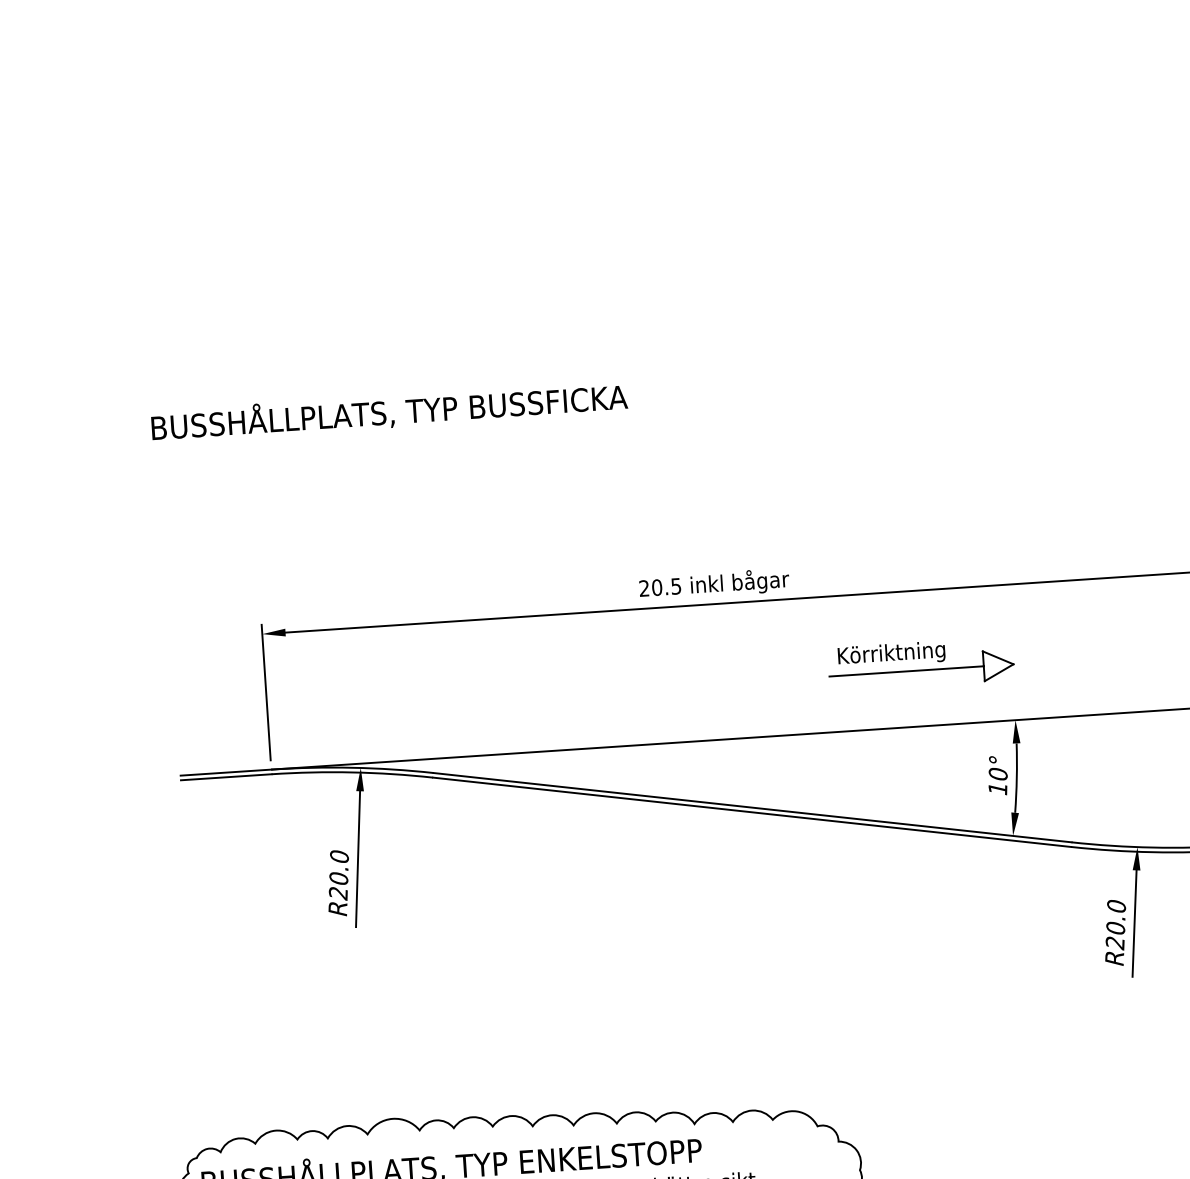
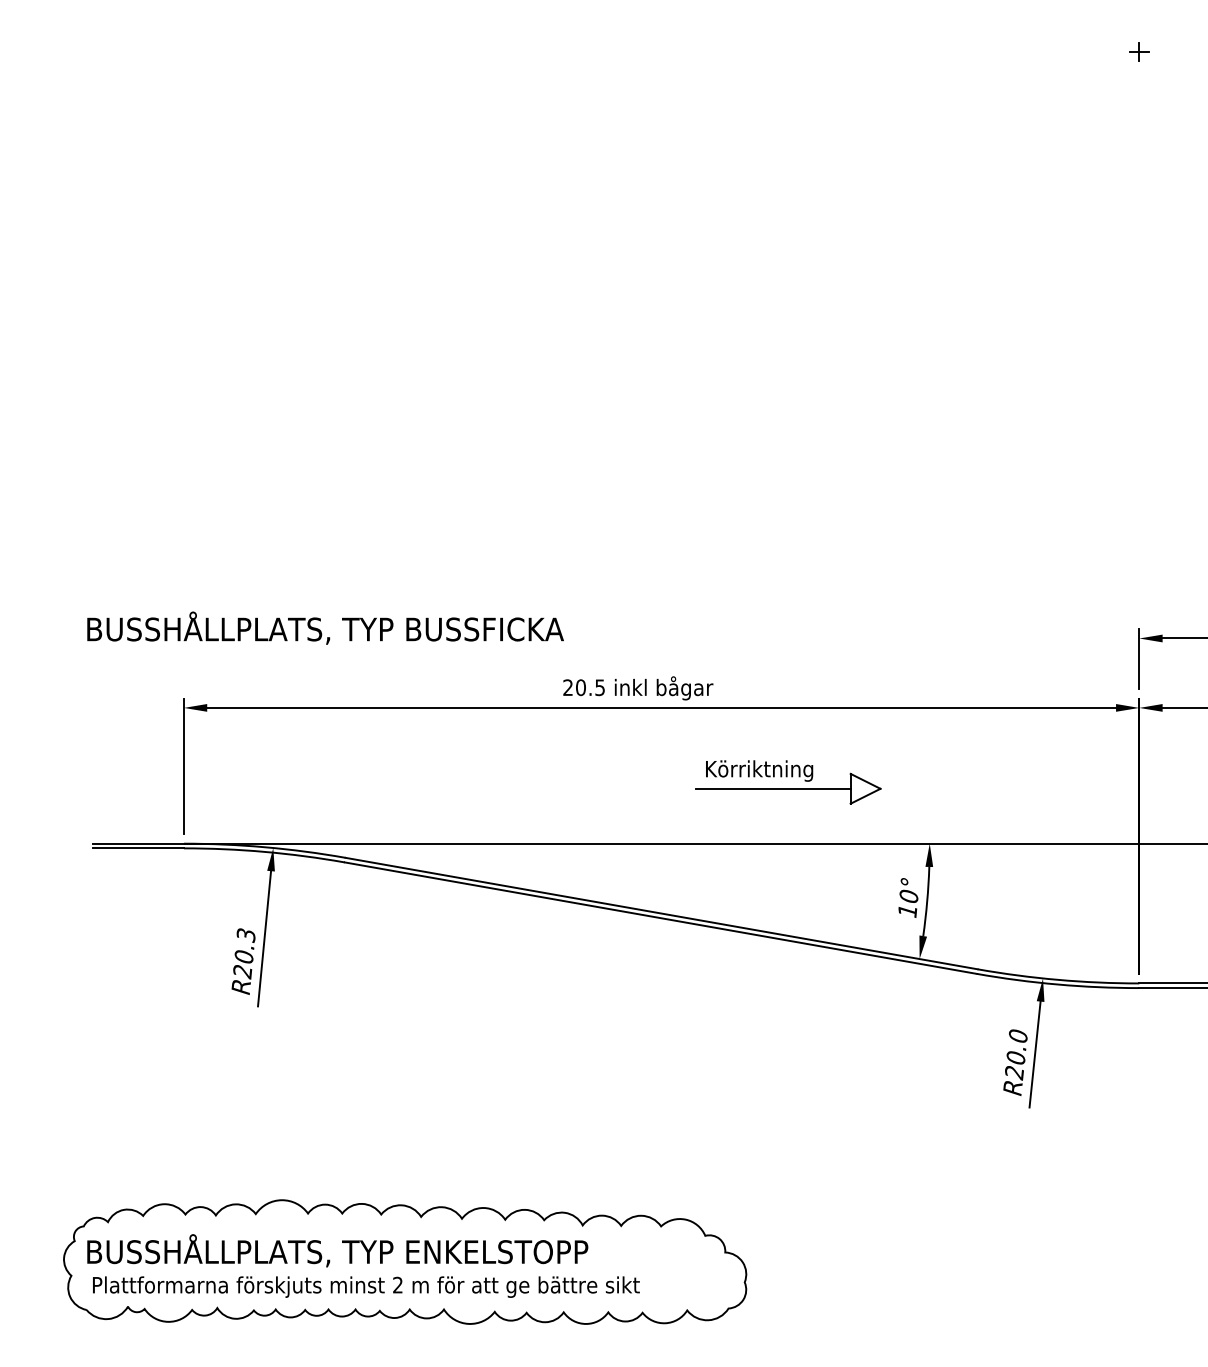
text: (389, 410) -> (325, 627), moved
part: (921, 664) -> (788, 782), moved
text: (338, 857) -> (245, 935), R20.0 -> R20.3

